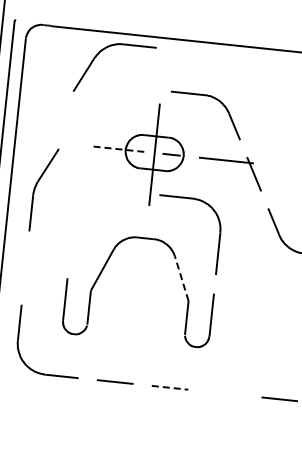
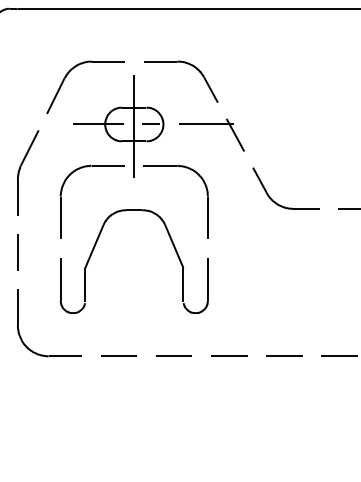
part: (99, 53) -> (69, 73), moved
line: (118, 149) -> (97, 124), dashed -> solid
part: (74, 222) -> (61, 201), added
line: (25, 268) -> (17, 252), added
line: (181, 278) -> (174, 246), dashed -> solid
line: (170, 387) -> (174, 356), dashed -> solid
line: (225, 392) -> (229, 355), added

